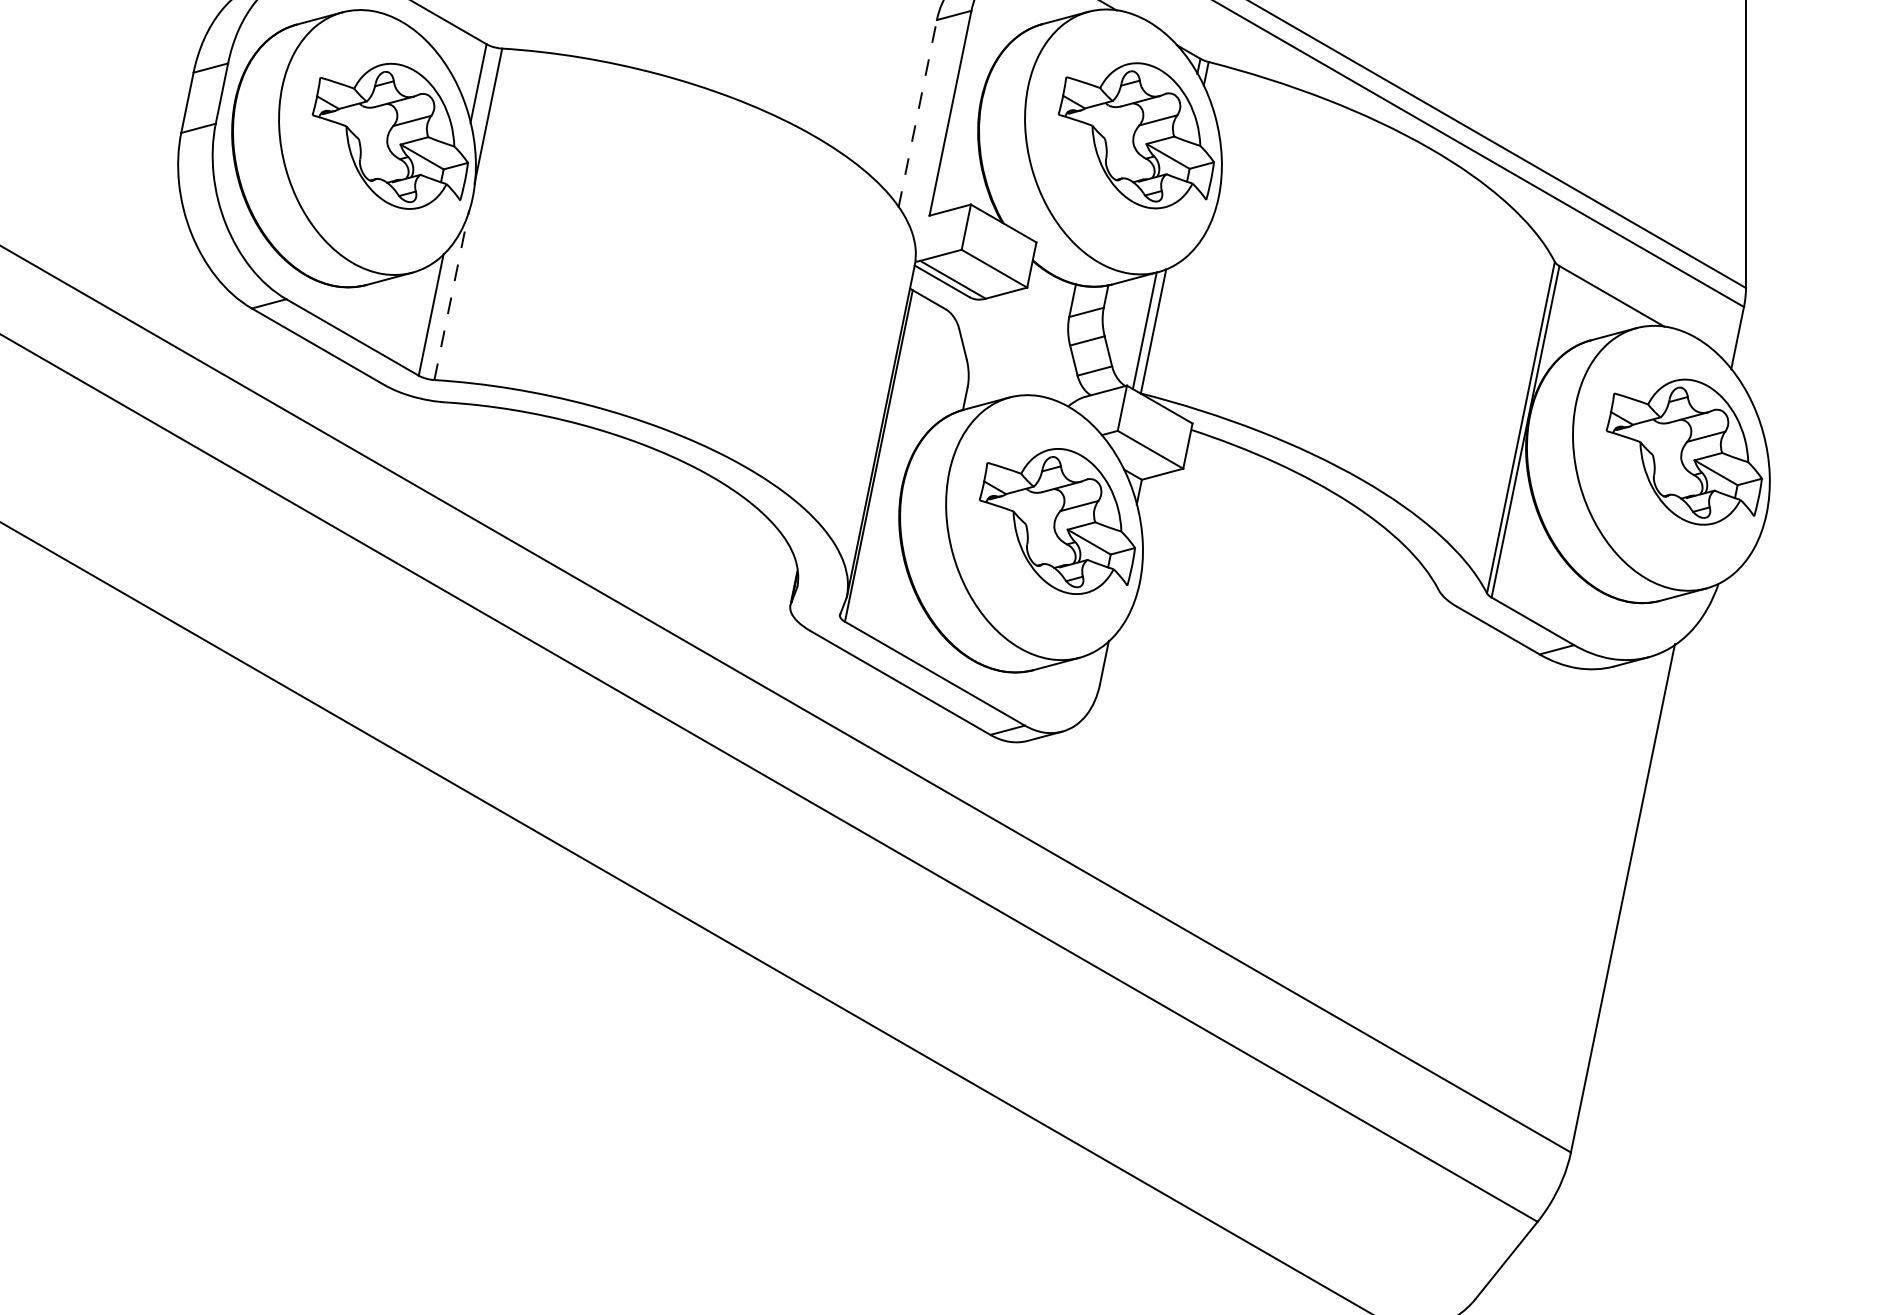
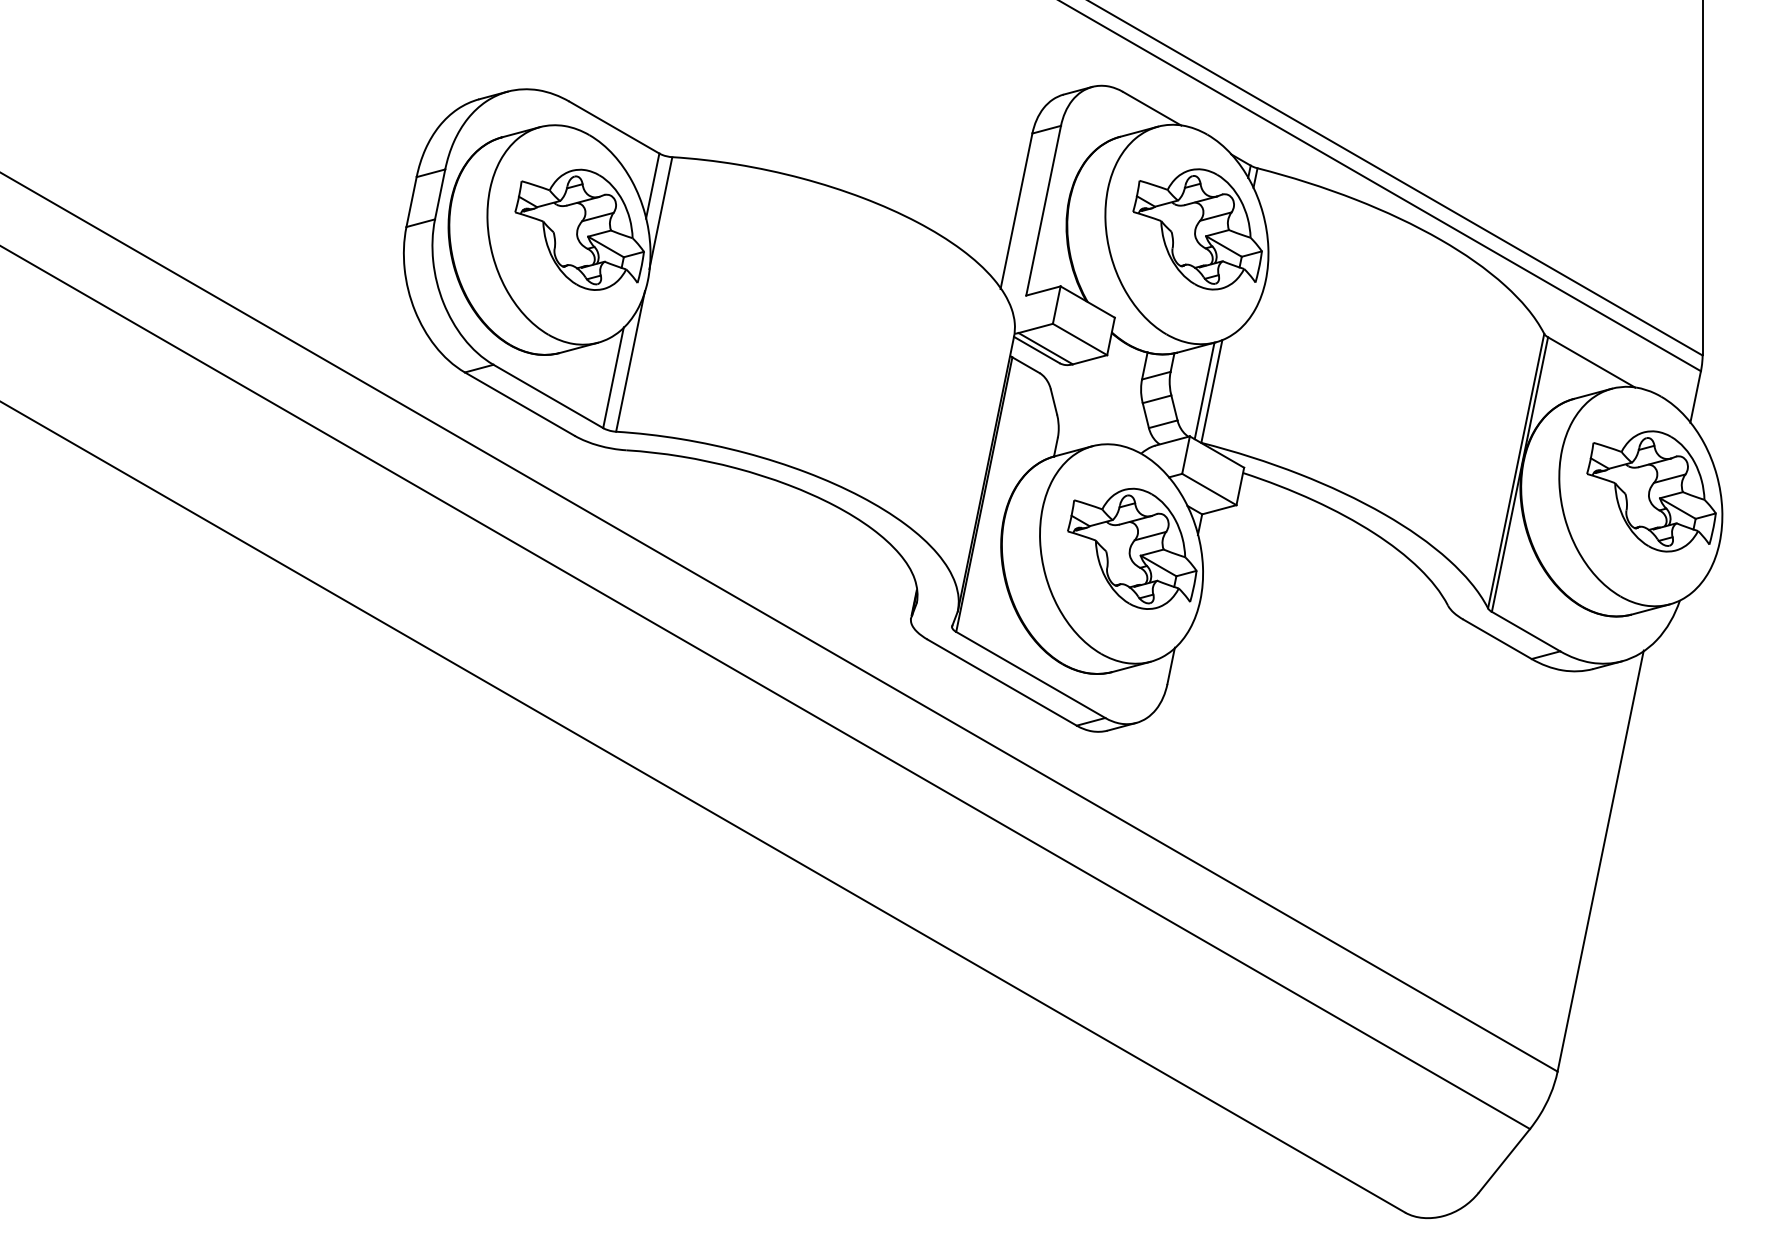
line: (917, 112) -> (1016, 210), dashed -> solid
line: (451, 295) -> (630, 361), dashed -> solid

